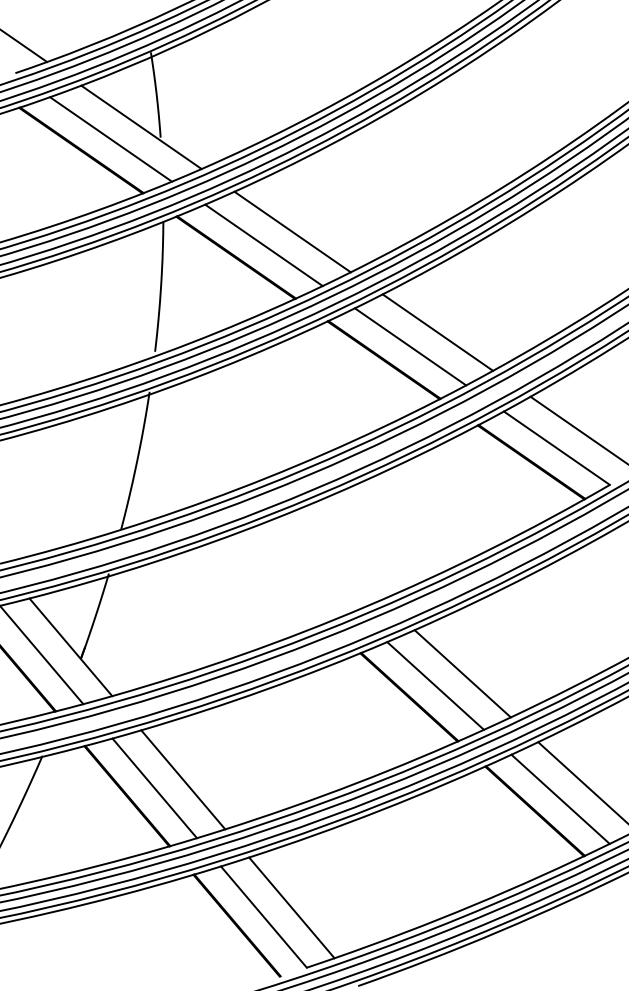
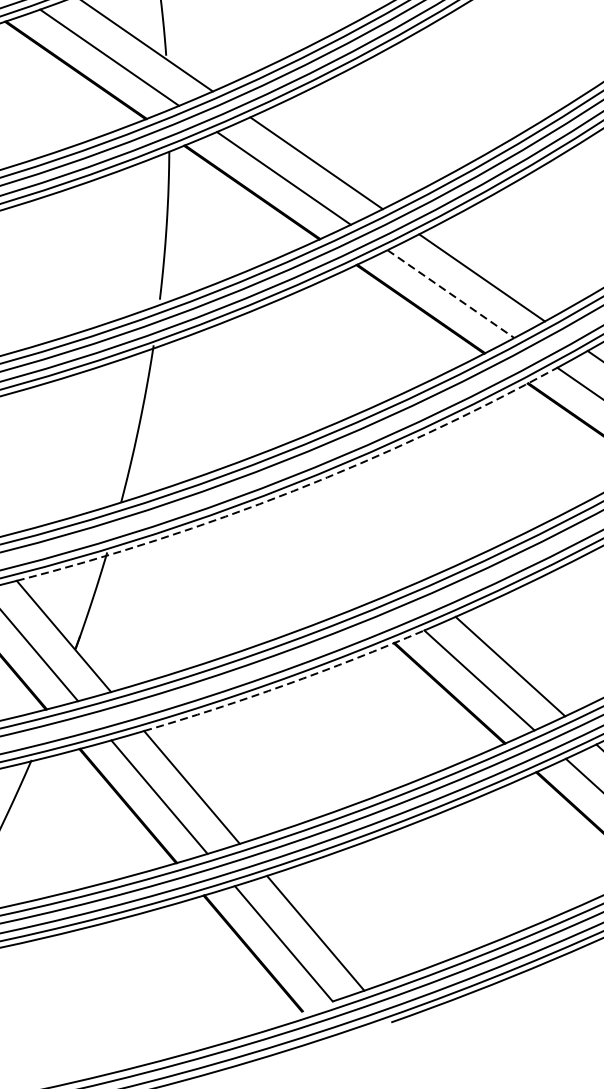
line: (410, 346) -> (450, 293), solid -> dashed
arc: (272, 519) -> (293, 490), solid -> dashed
arc: (265, 689) -> (285, 684), solid -> dashed

